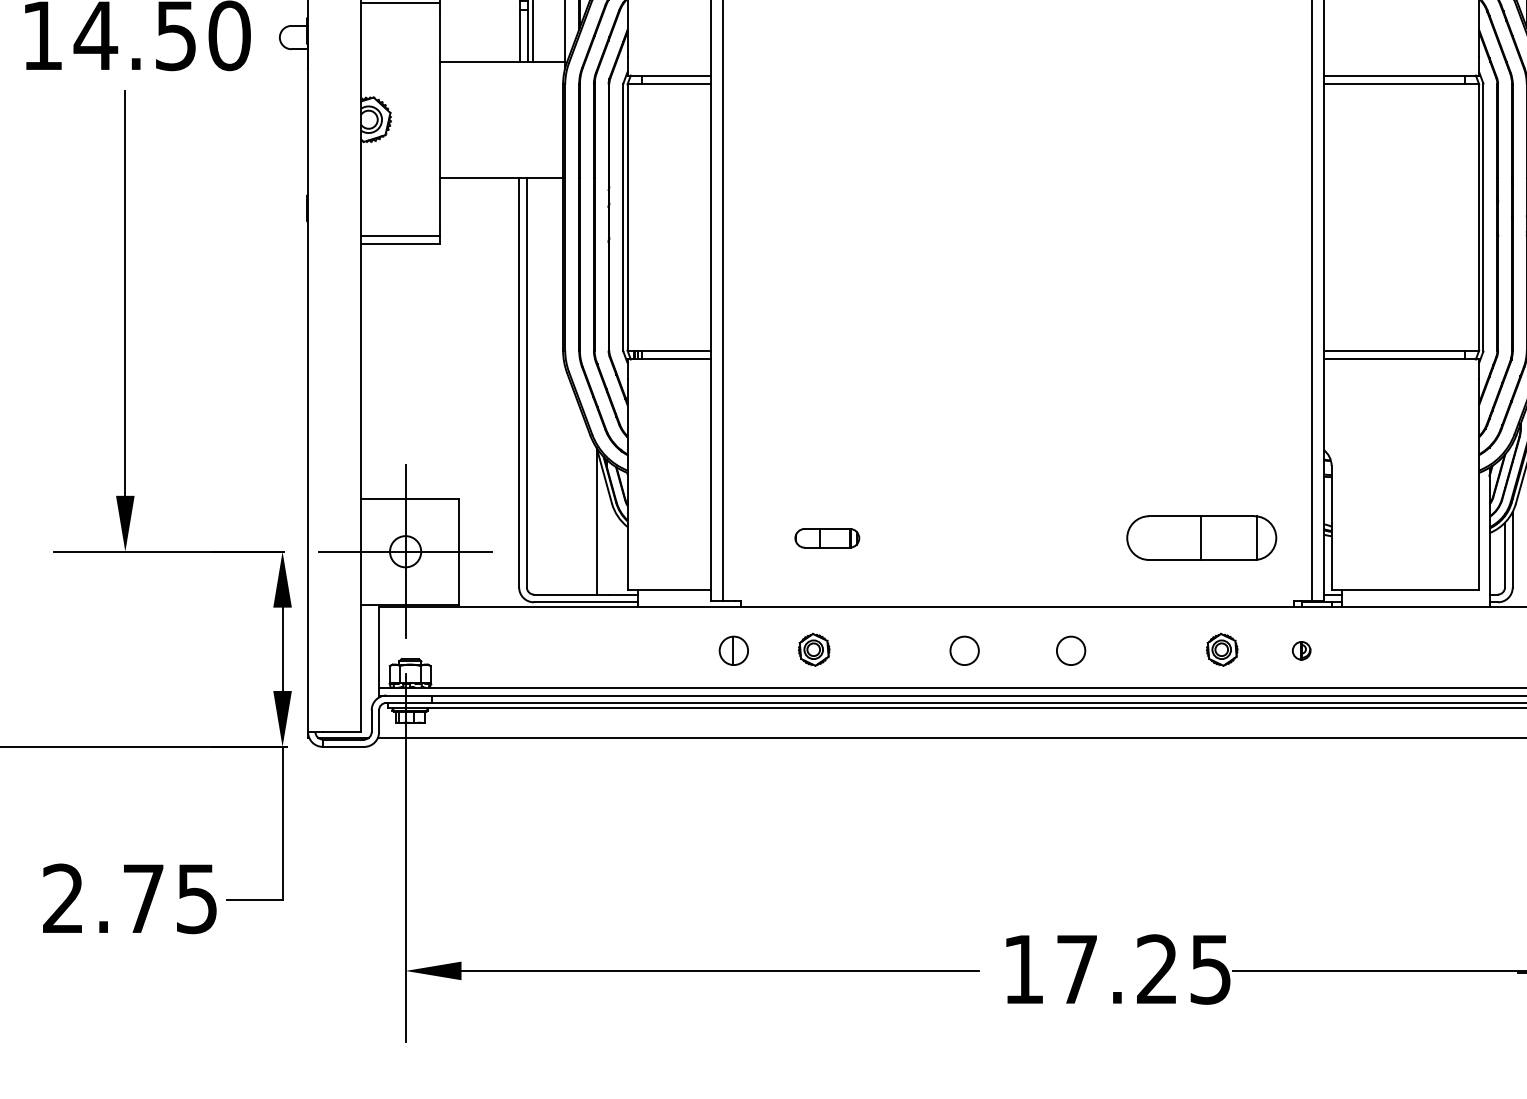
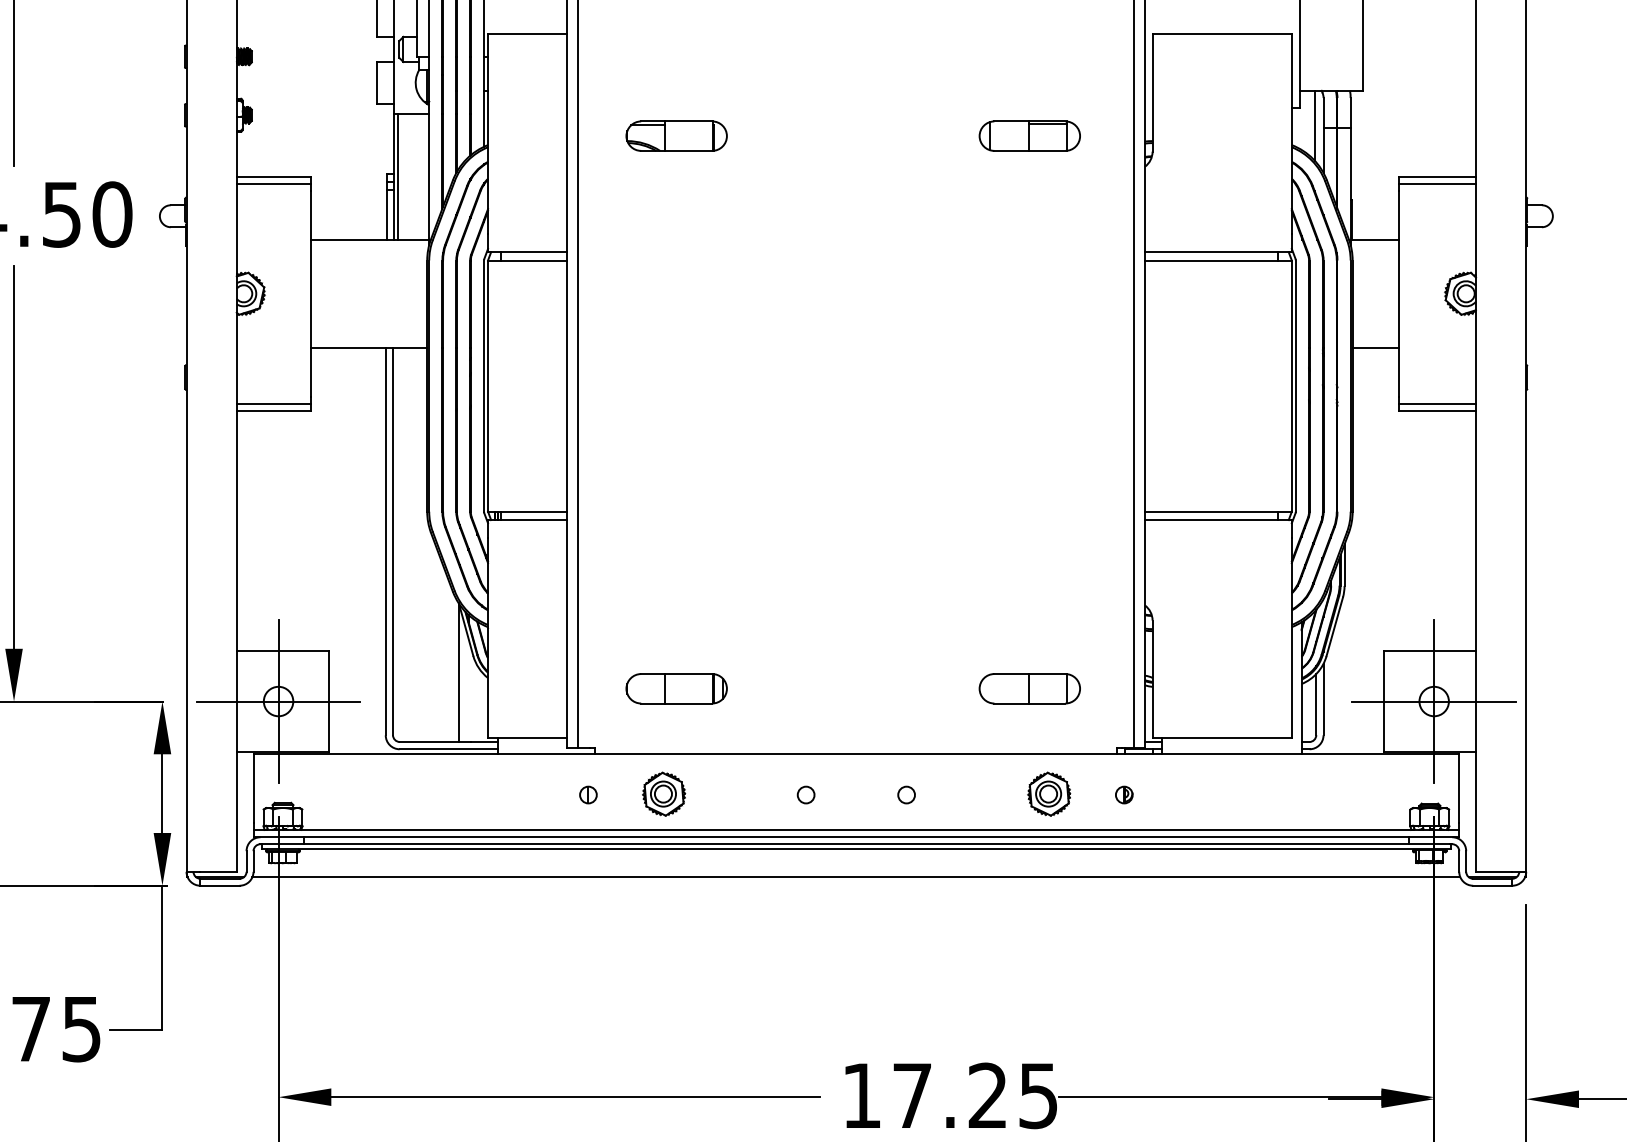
part: (827, 537) -> (676, 688), size x1.67
part: (1201, 537) -> (1029, 688), size x0.71
part: (814, 649) -> (664, 793), size x1.43
part: (1222, 649) -> (1049, 793), size x1.43
part: (733, 650) -> (588, 794), size x0.62
circle: (963, 650) -> (805, 794), size x0.62
circle: (1070, 650) -> (906, 794), size x0.62

